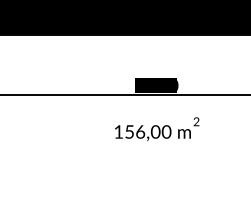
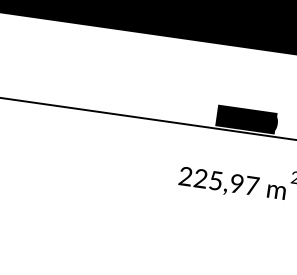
text: (142, 131) -> (218, 180), 156,00 -> 225,97

